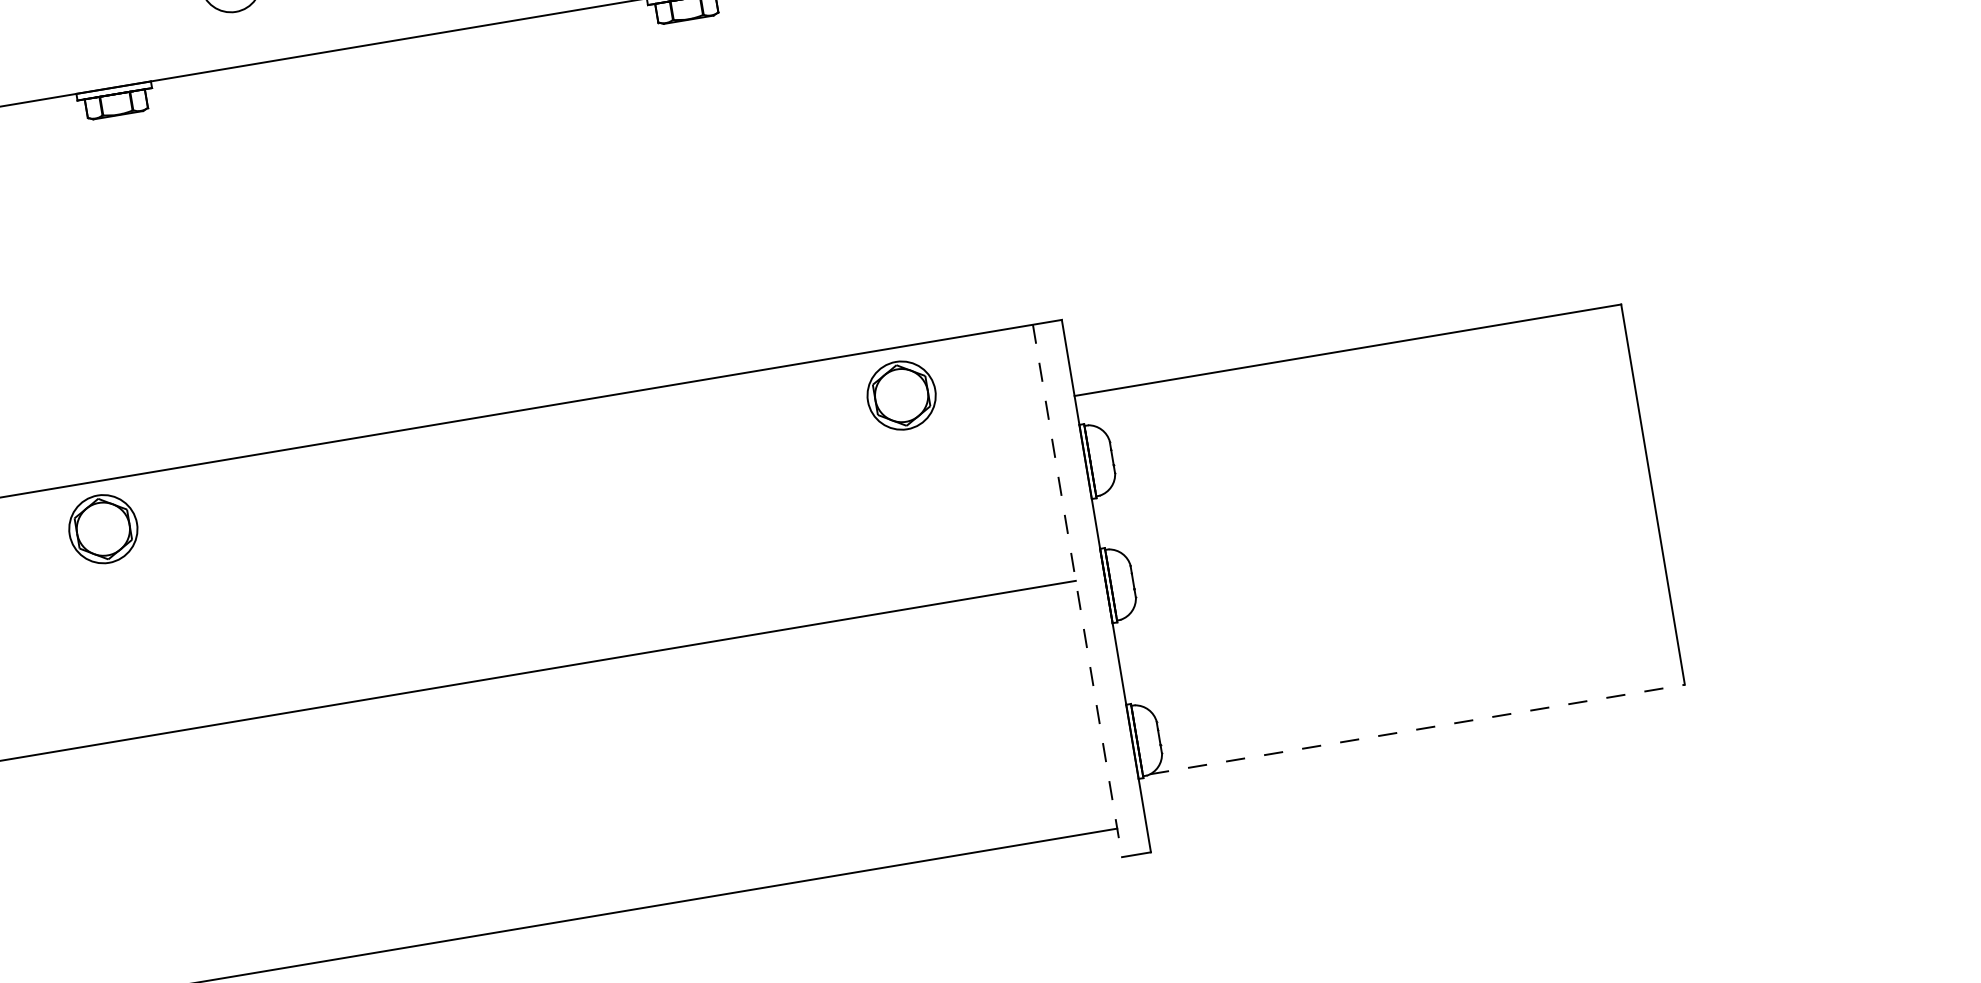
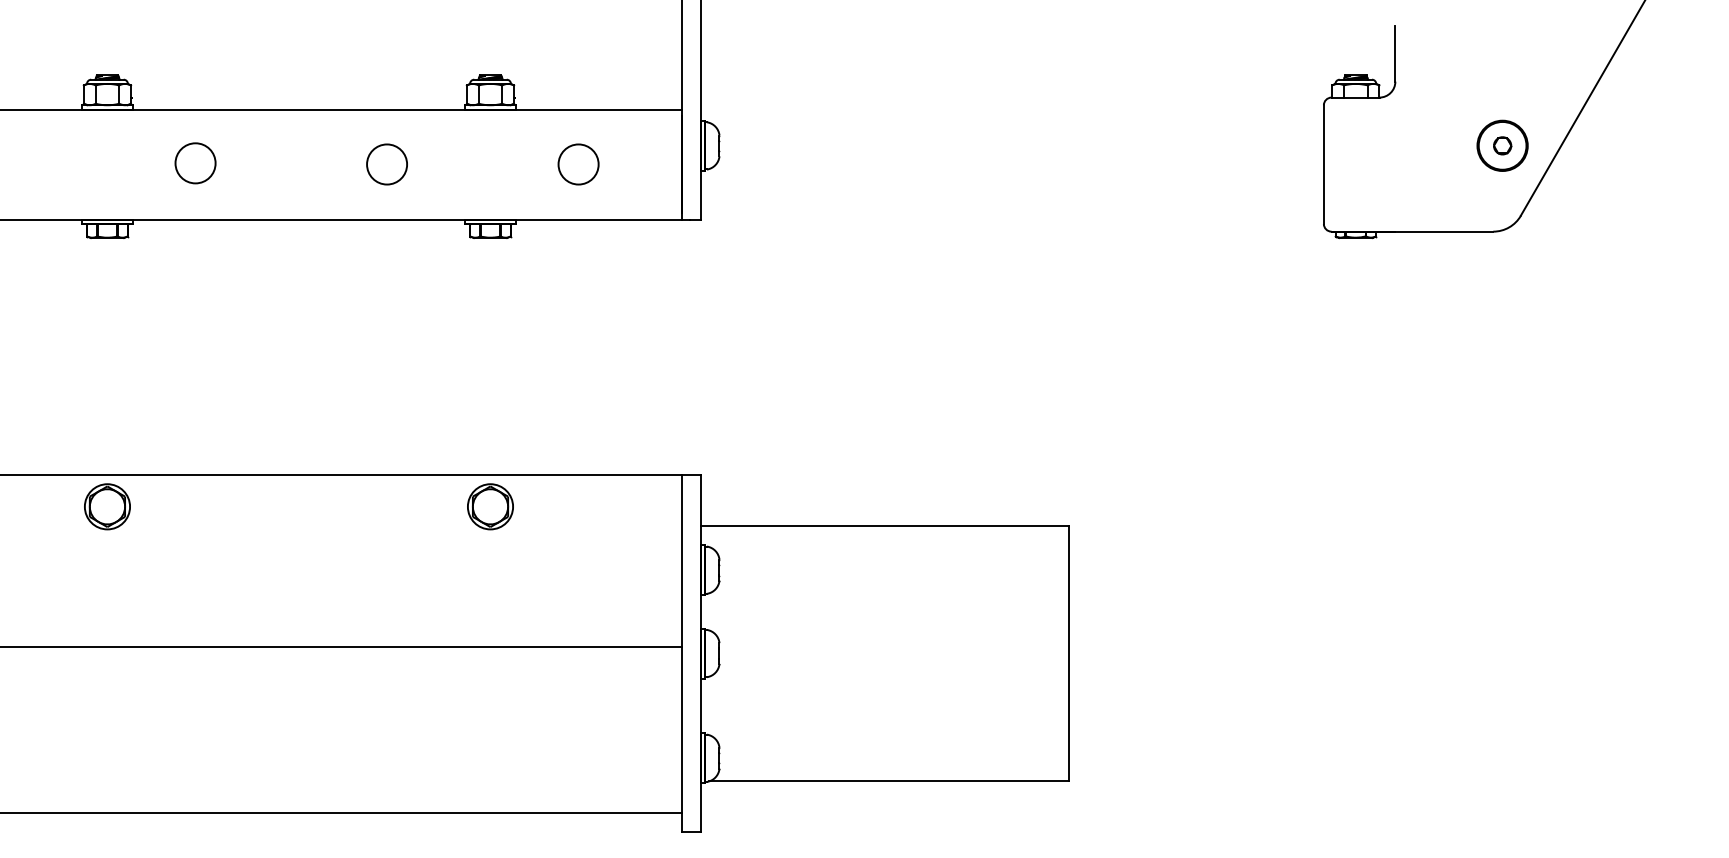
part: (901, 395) -> (490, 506), moved
part: (103, 528) -> (107, 506), moved
line: (1078, 590) -> (682, 653), dashed -> solid
line: (1416, 729) -> (888, 781), dashed -> solid

